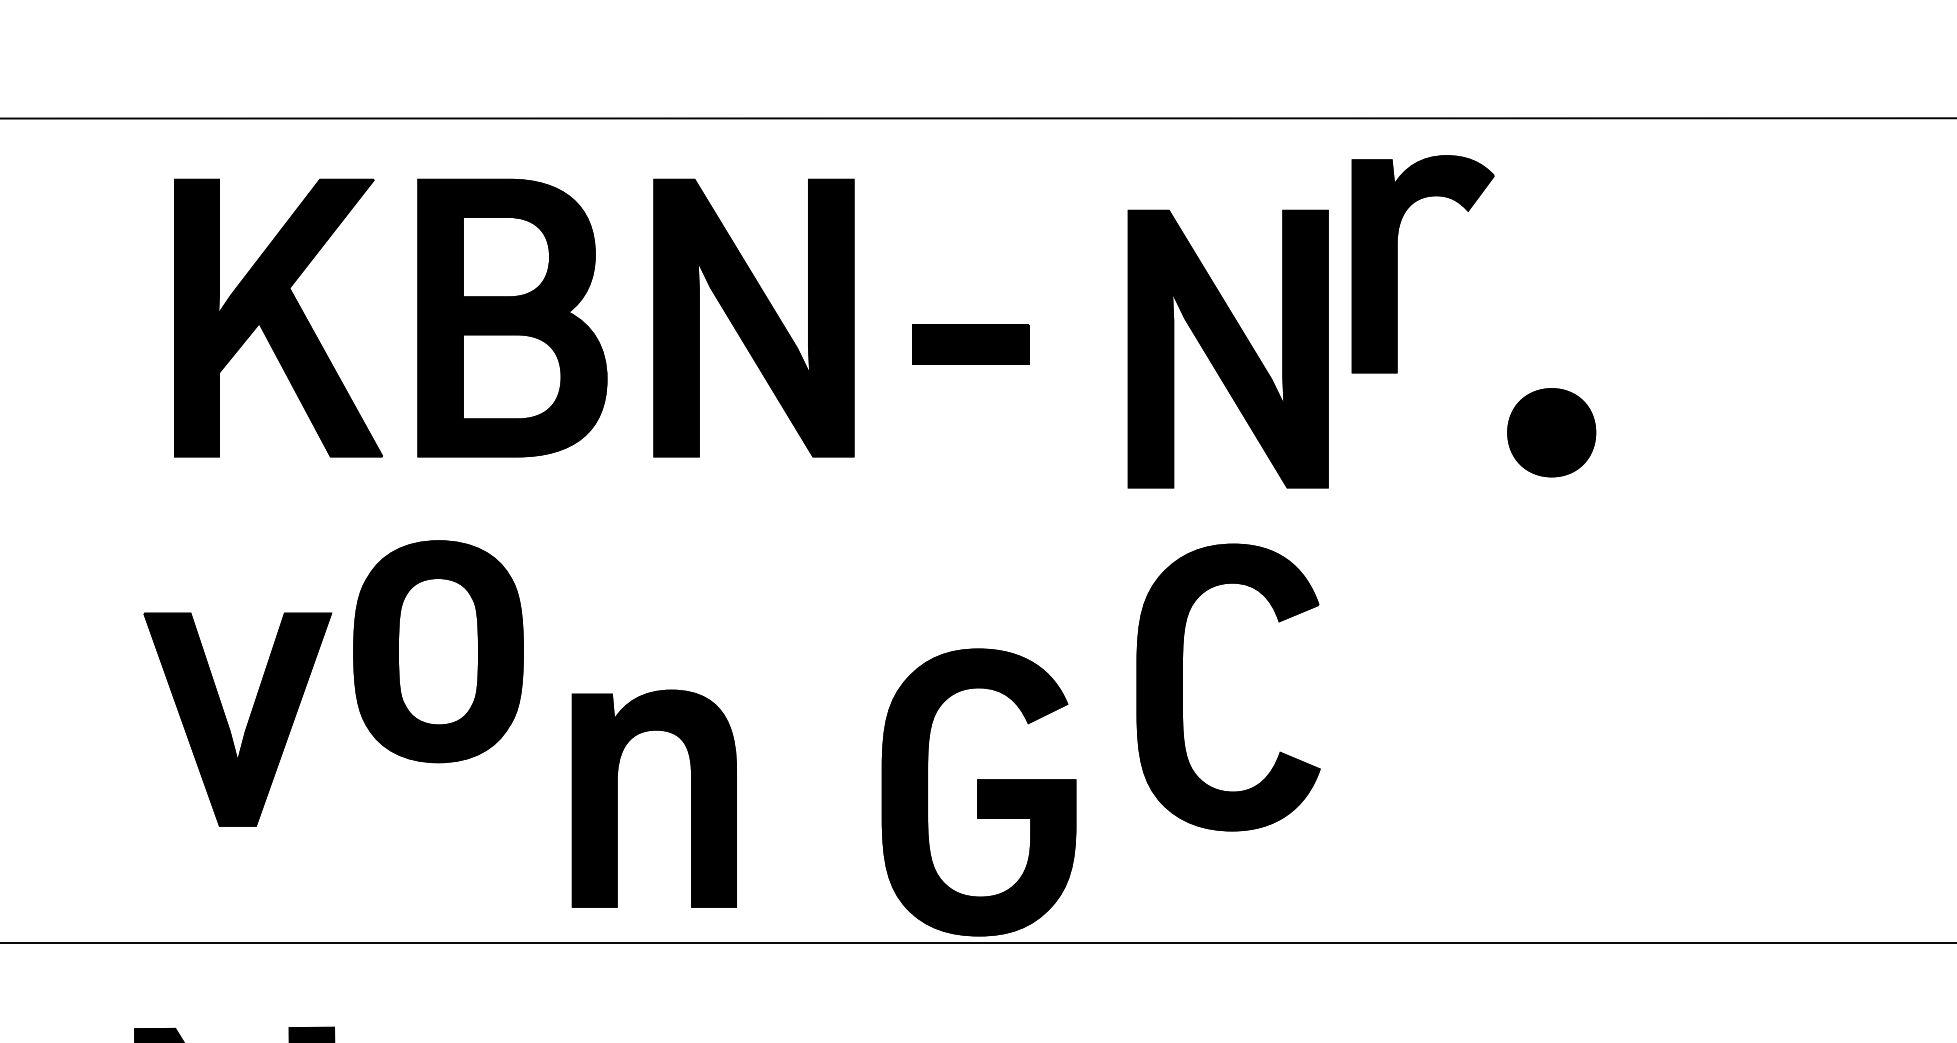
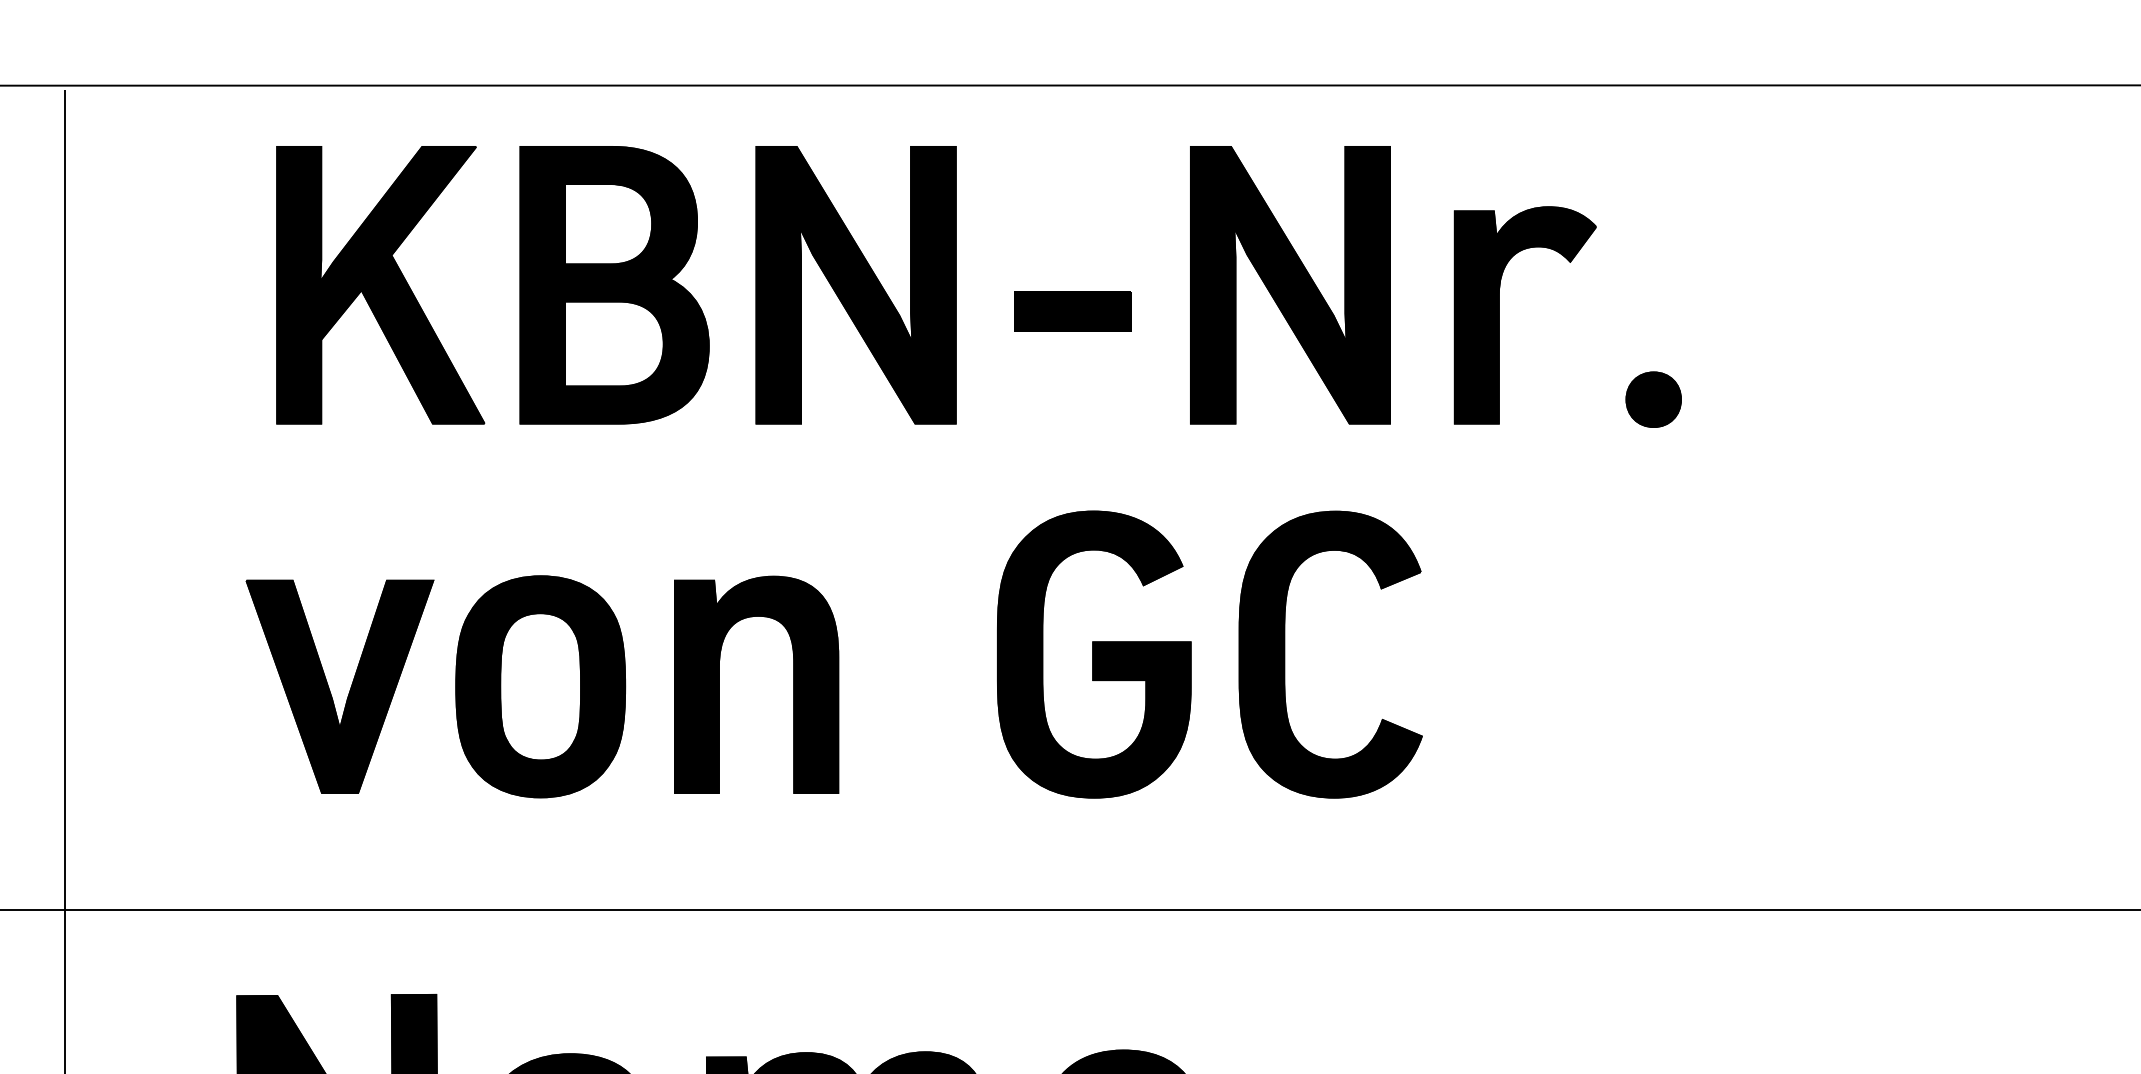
part: (1397, 264) -> (1499, 315), moved
part: (1228, 349) -> (1290, 285), moved
part: (1551, 432) -> (1653, 399), size x0.62
part: (438, 651) -> (540, 686), moved
part: (979, 792) -> (1094, 654), moved
part: (617, 798) -> (719, 684), moved

